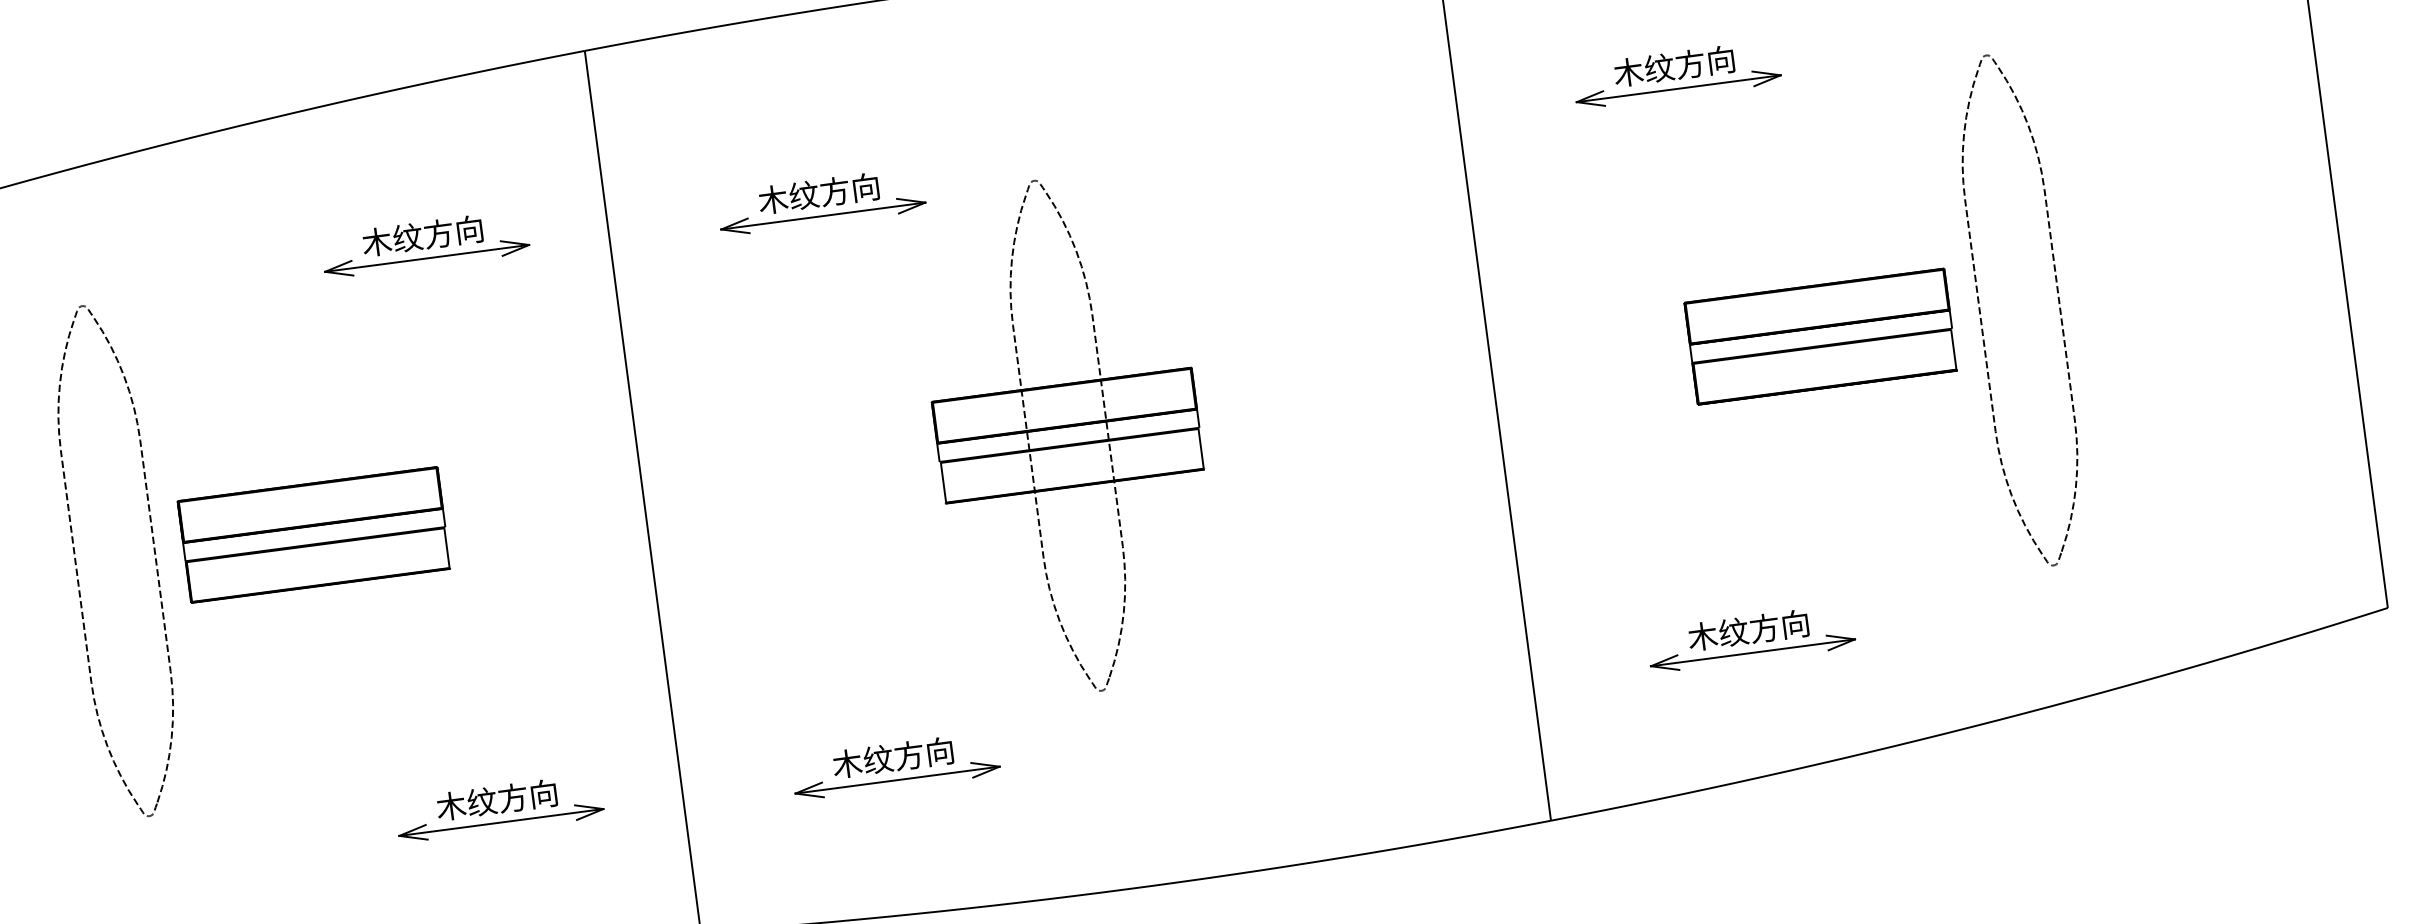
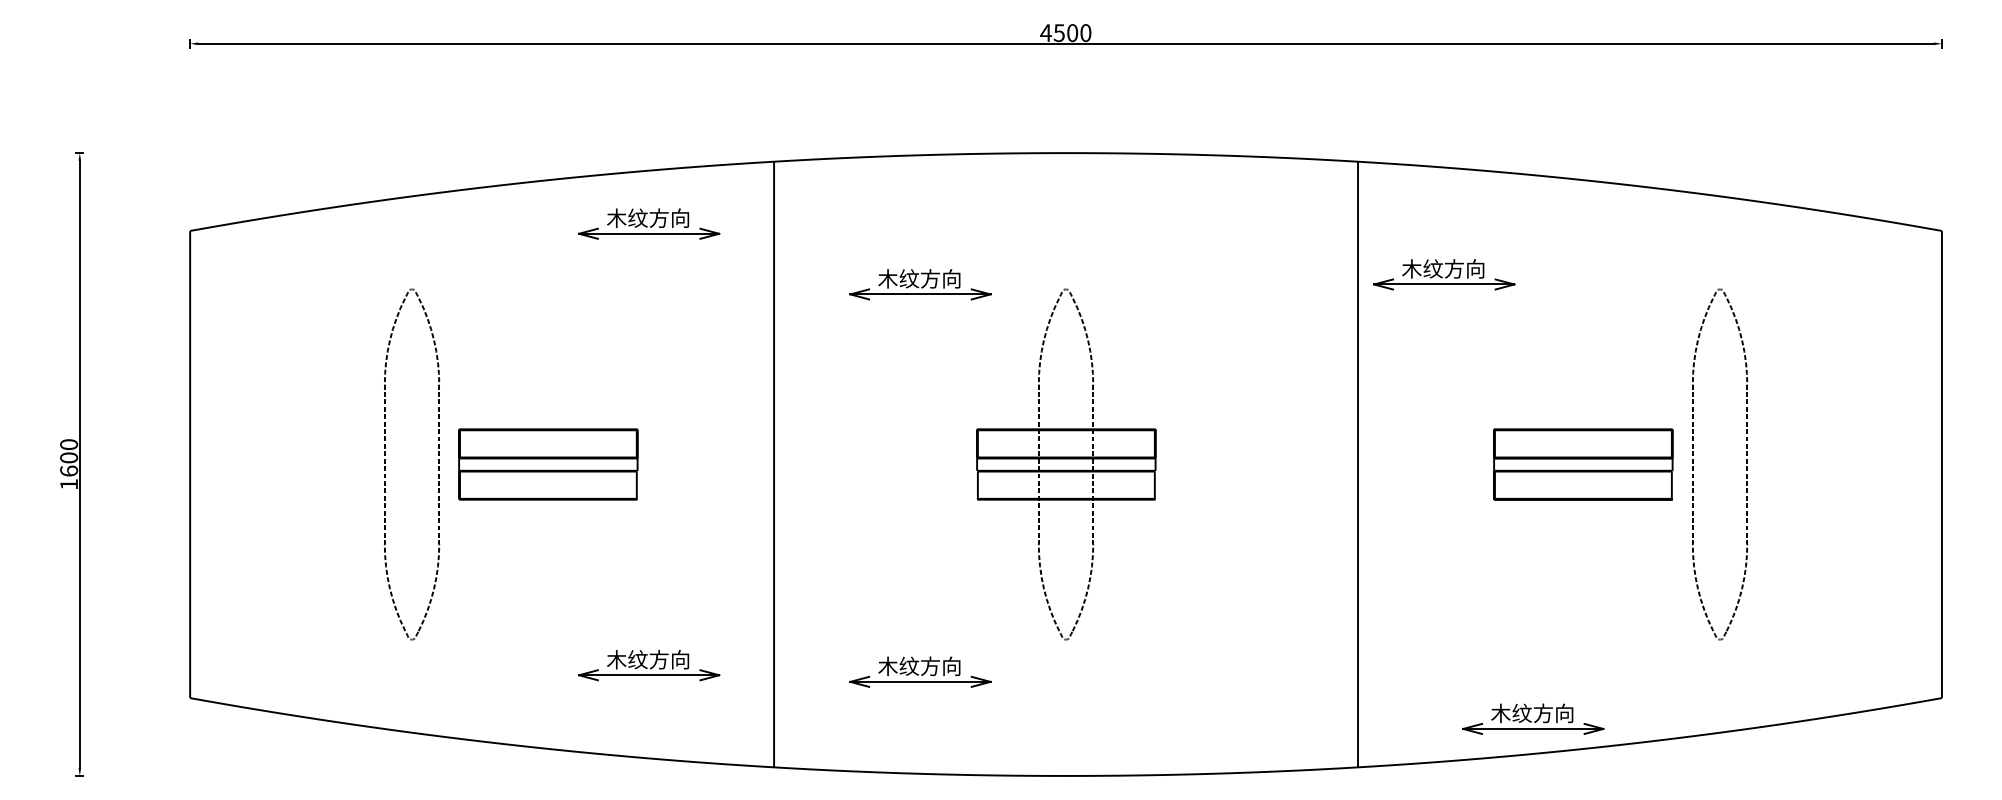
part: (1677, 74) -> (1444, 274), moved
part: (425, 243) -> (649, 223), moved
part: (1751, 637) -> (1533, 718), moved

